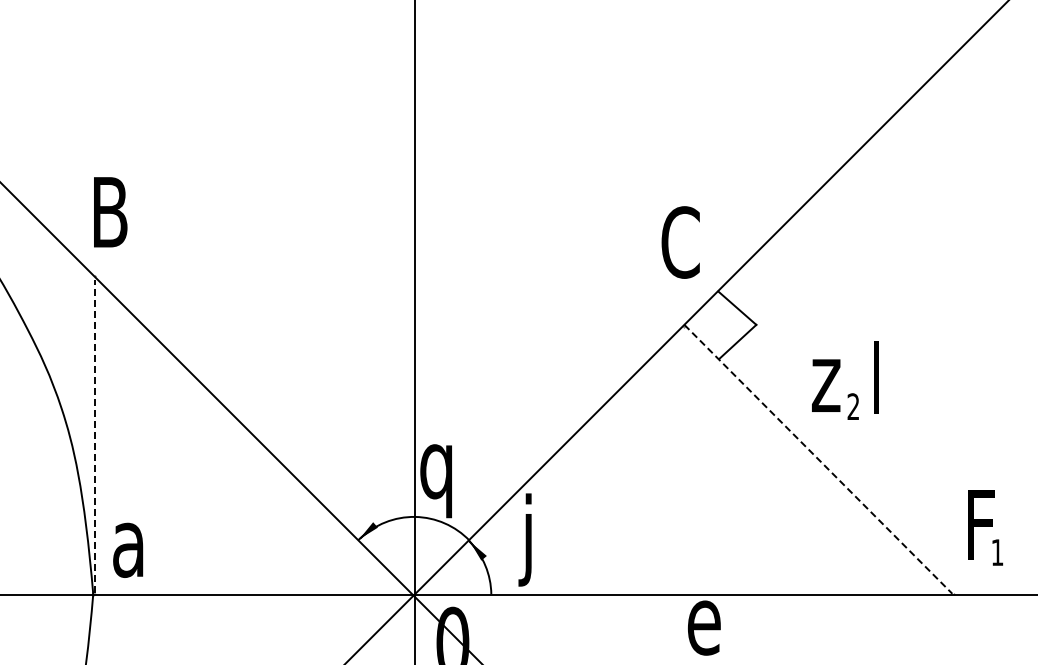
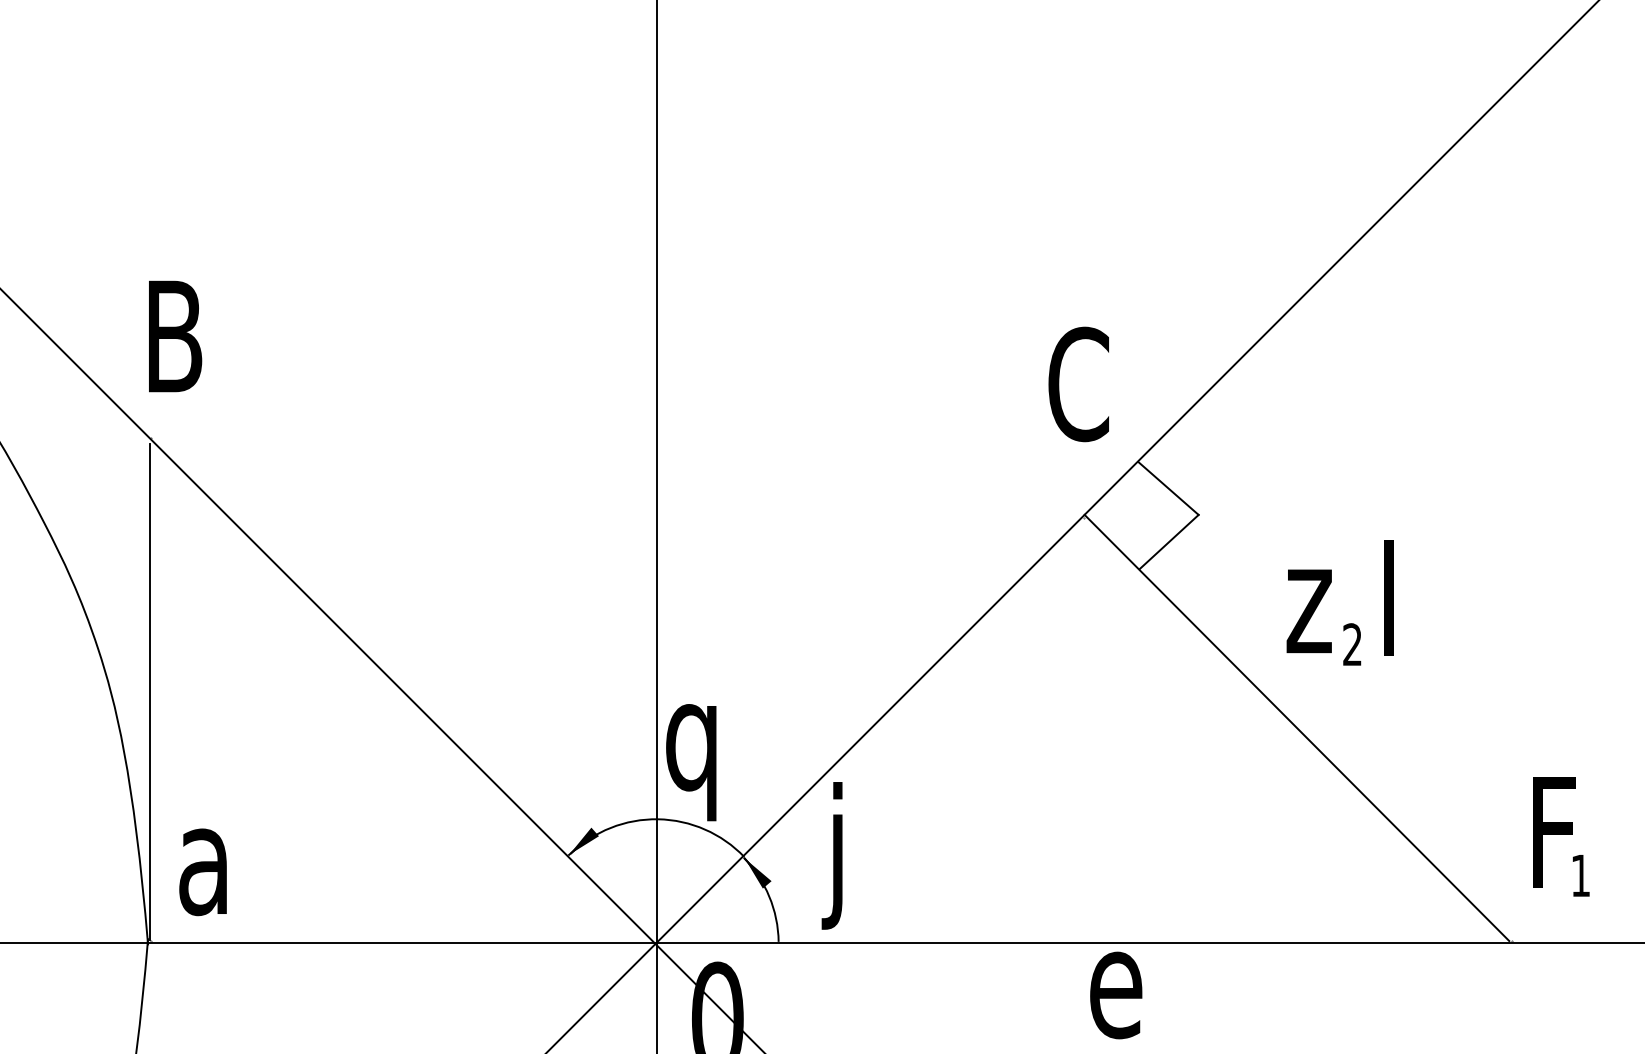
line: (94, 436) -> (149, 691), dashed -> solid
line: (818, 459) -> (1297, 728), dashed -> solid

